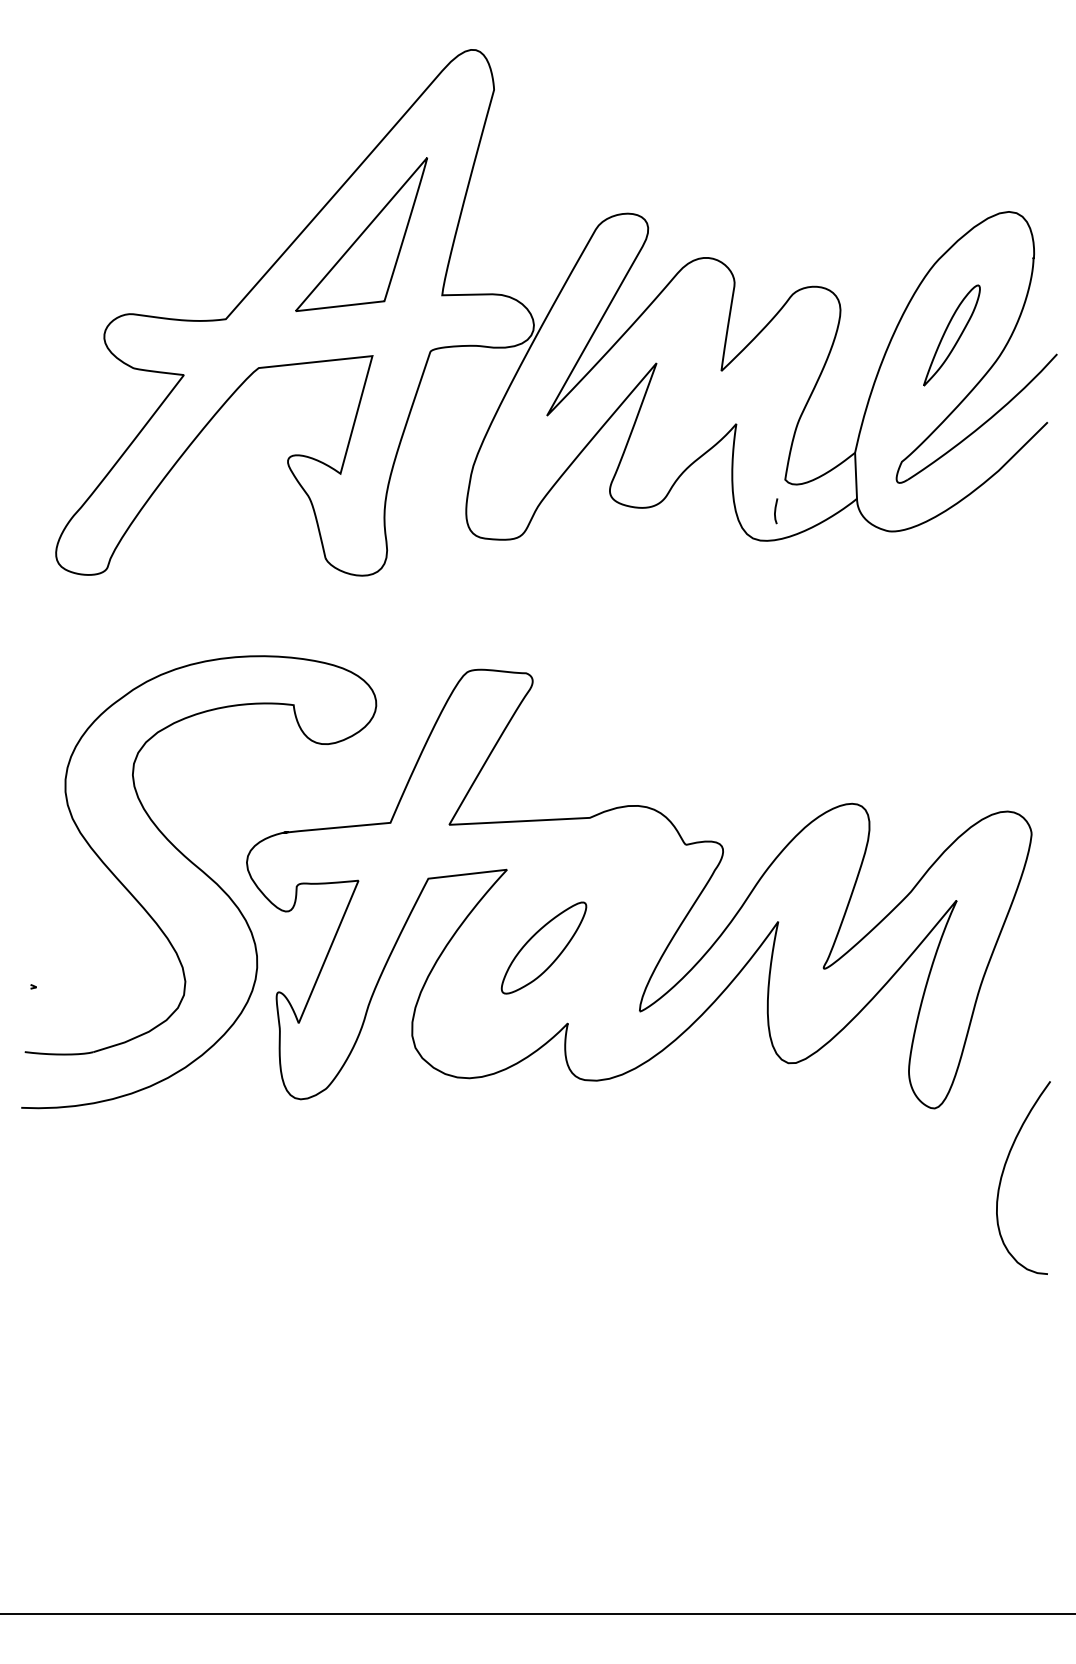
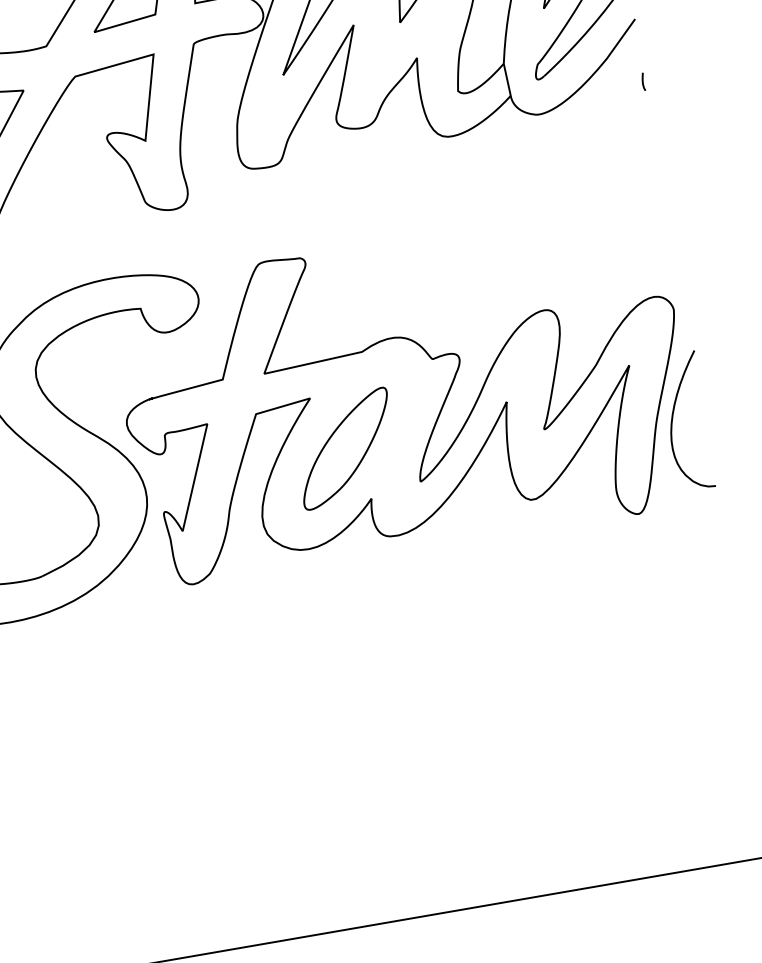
line: (776, 511) -> (643, 82), moved
part: (543, 947) -> (345, 448), size x1.67
curve: (1003, 1174) -> (672, 421), moved

